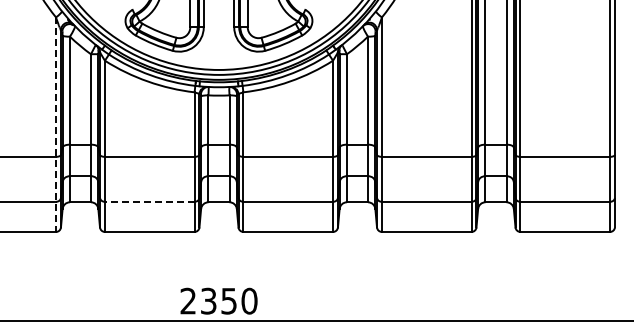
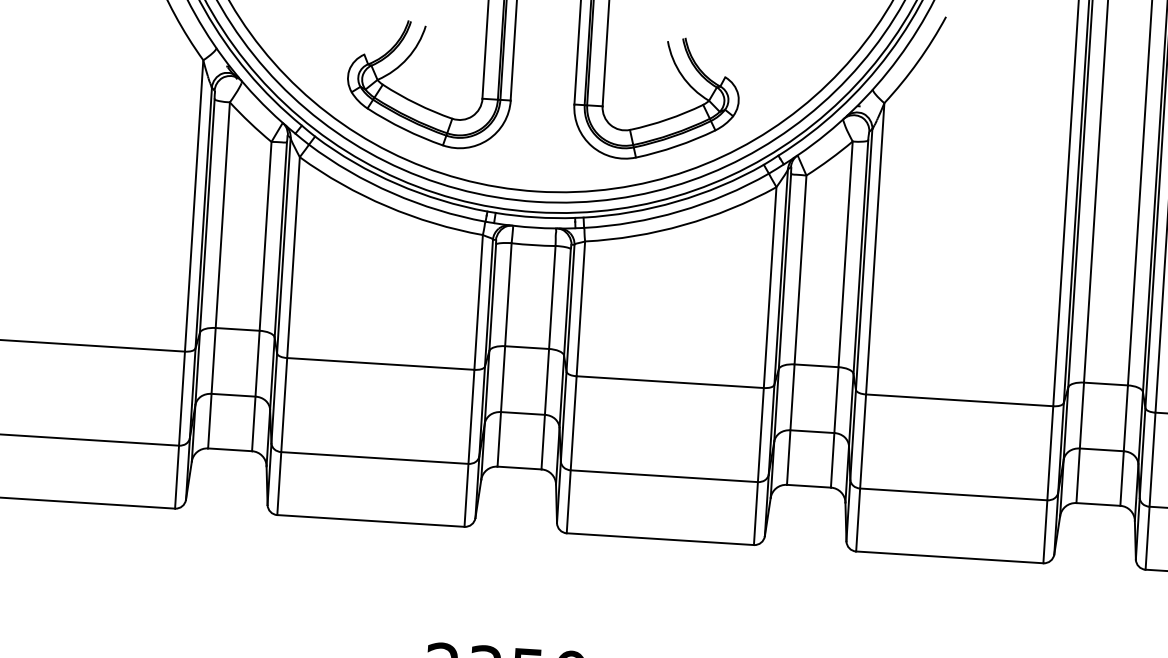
line: (56, 125) -> (190, 286), dashed -> solid
line: (149, 201) -> (374, 457), dashed -> solid

